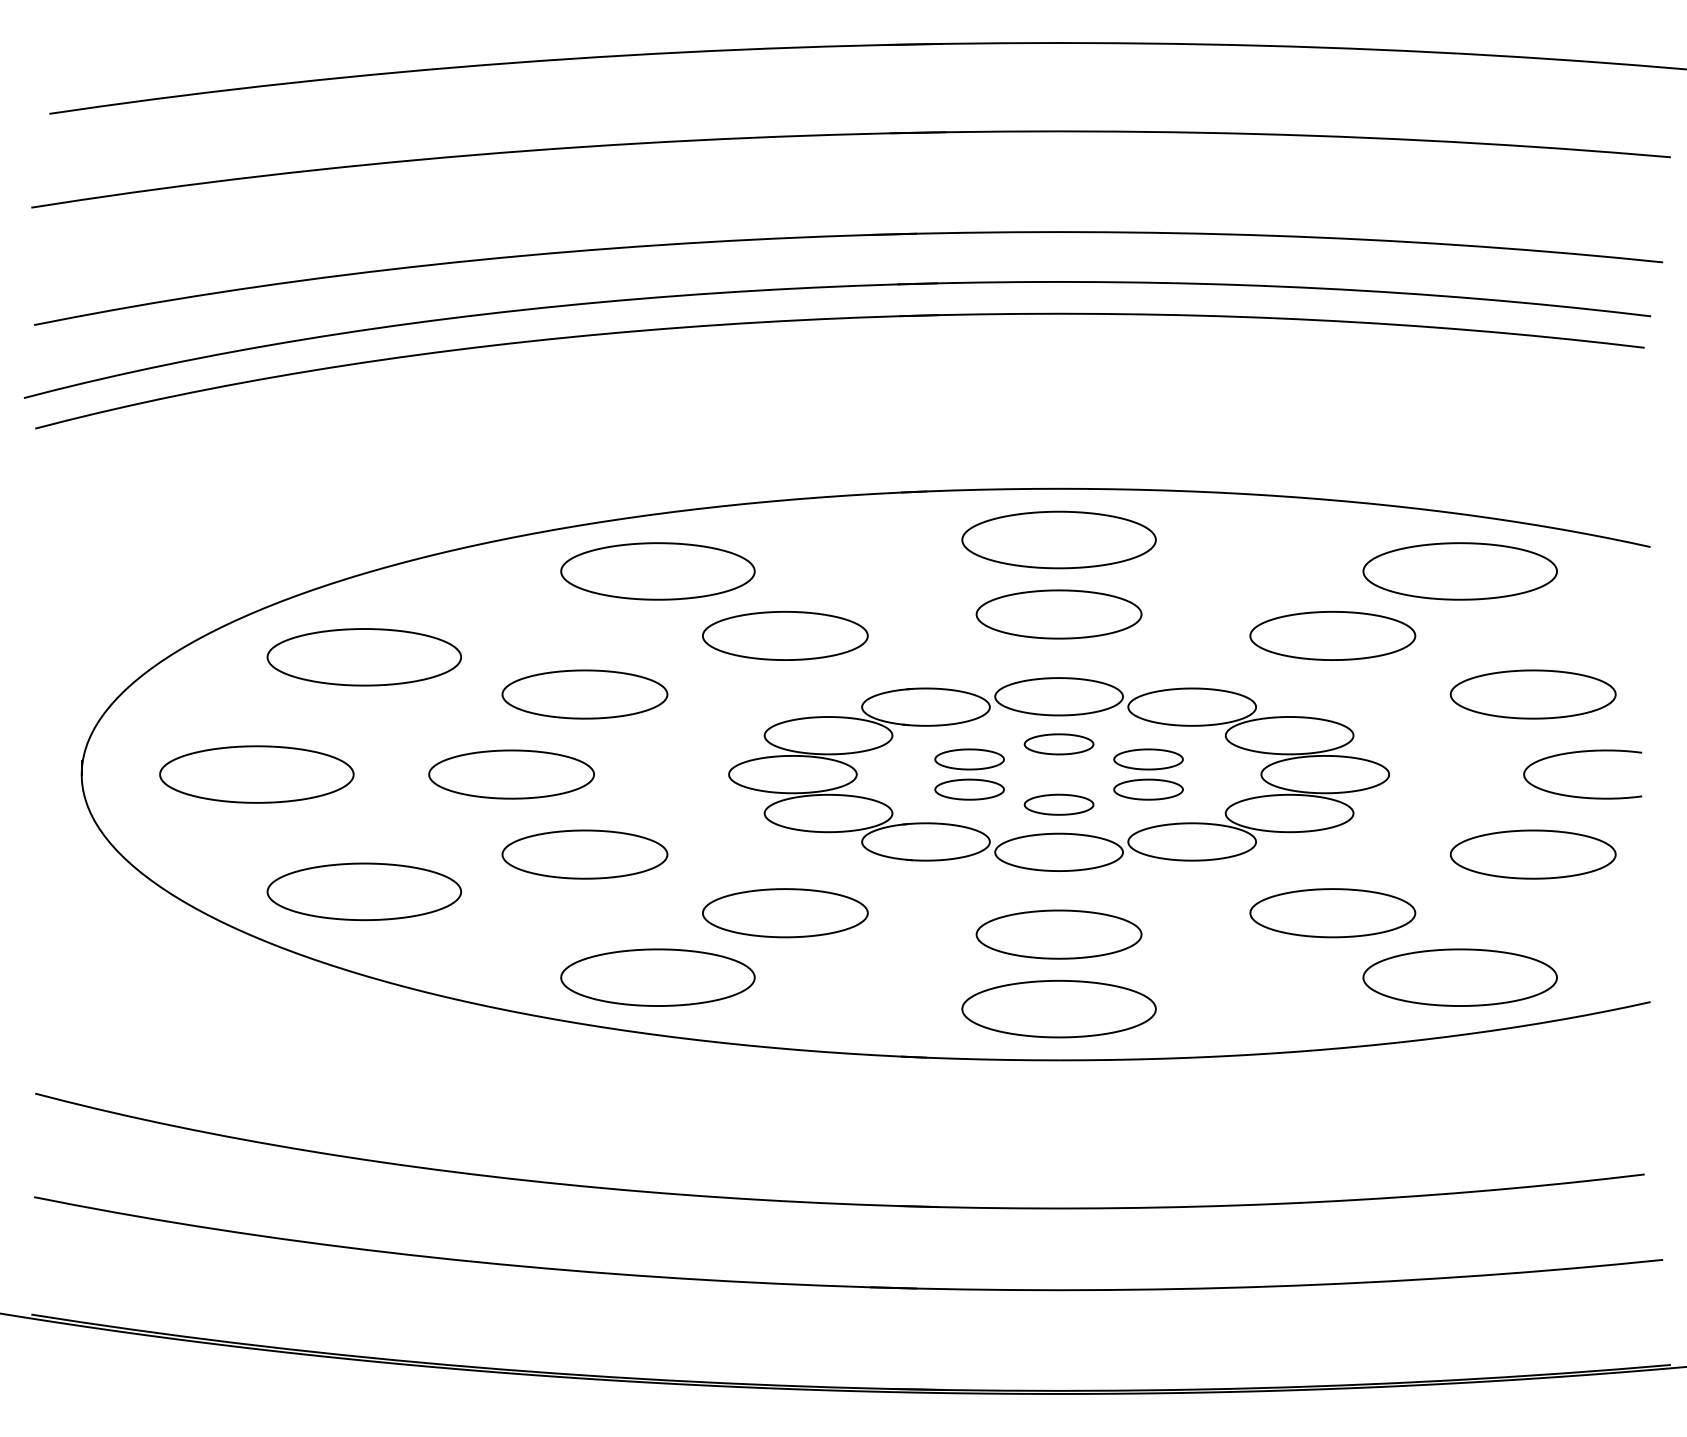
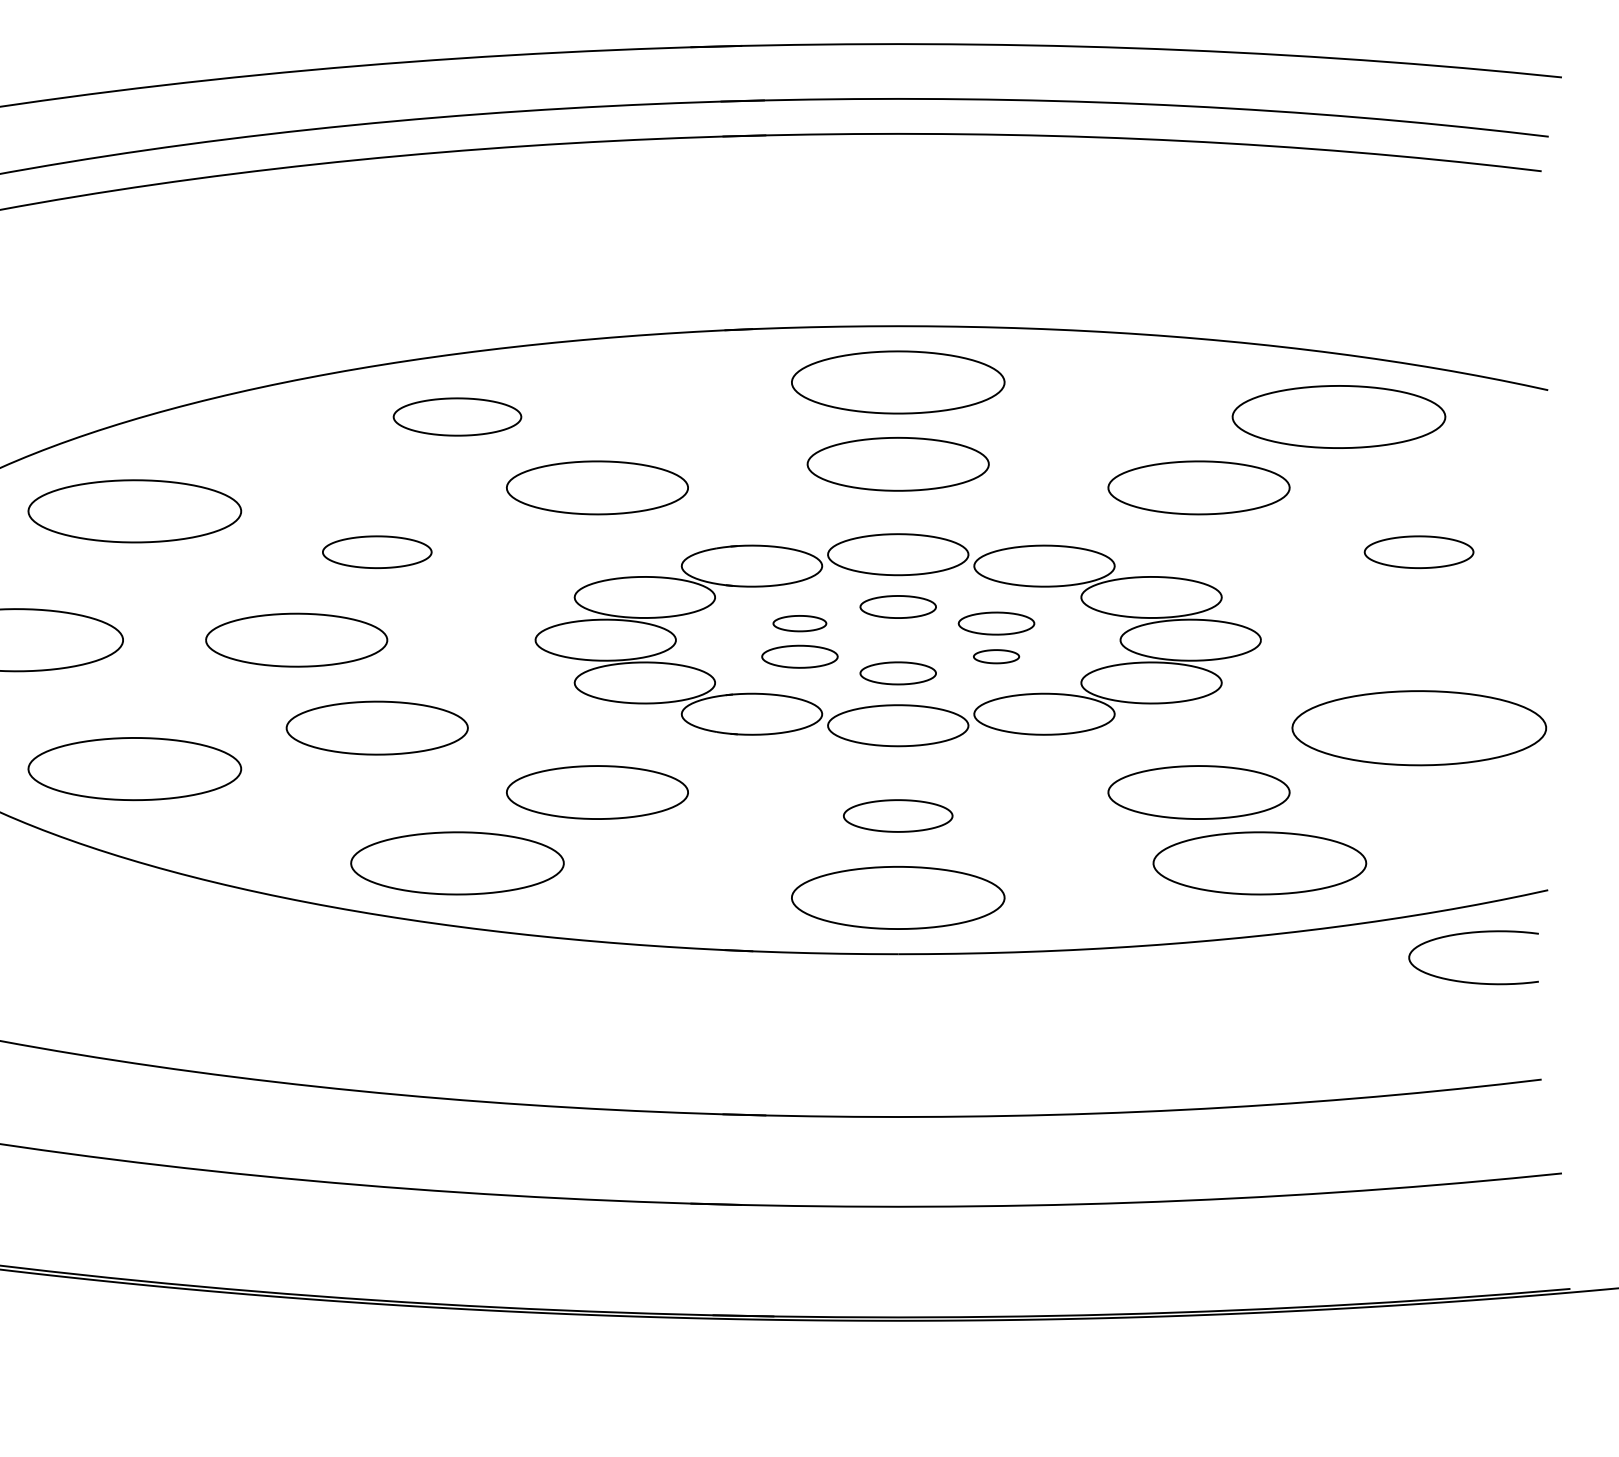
part: (657, 571) -> (456, 417), size x0.6
part: (584, 694) -> (376, 552), size x0.6
part: (1532, 694) -> (1418, 552), size x0.6
curve: (1582, 752) -> (1473, 933), moved
part: (969, 759) -> (799, 623), size x0.7
part: (1148, 789) -> (996, 656), size x0.6
part: (1532, 854) -> (1418, 728), size x1.4
part: (1058, 934) -> (897, 815), size x0.6
part: (1459, 977) -> (1259, 863), moved

